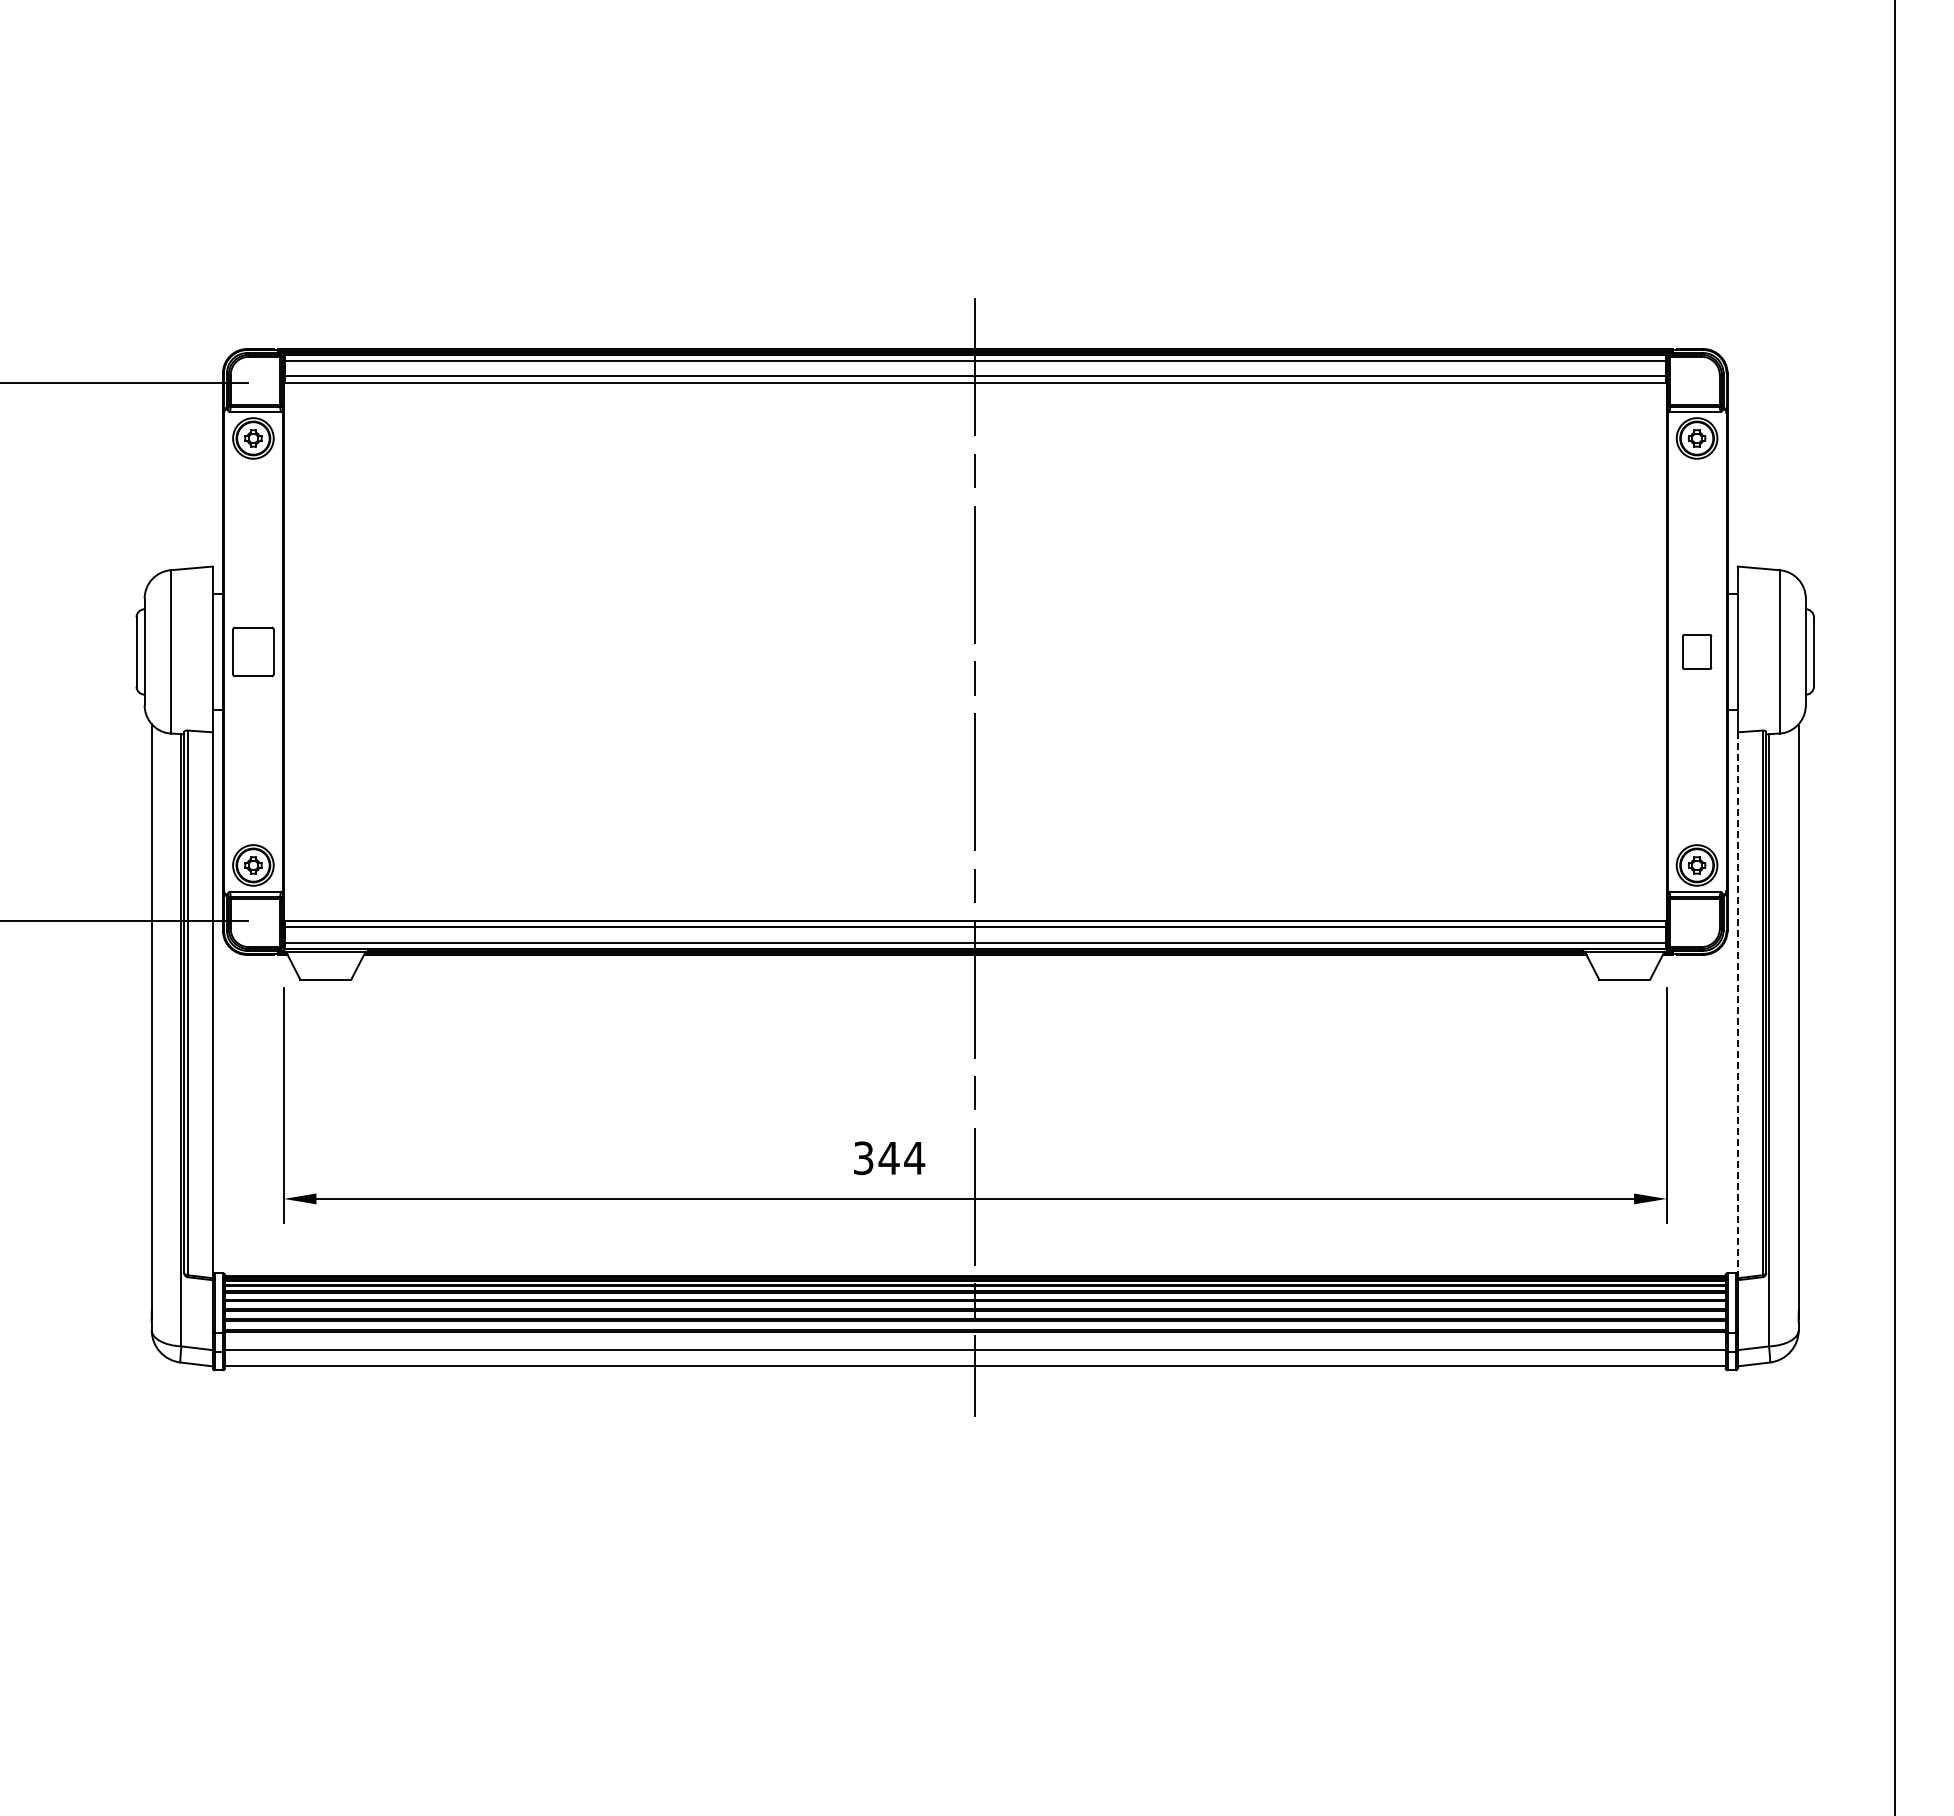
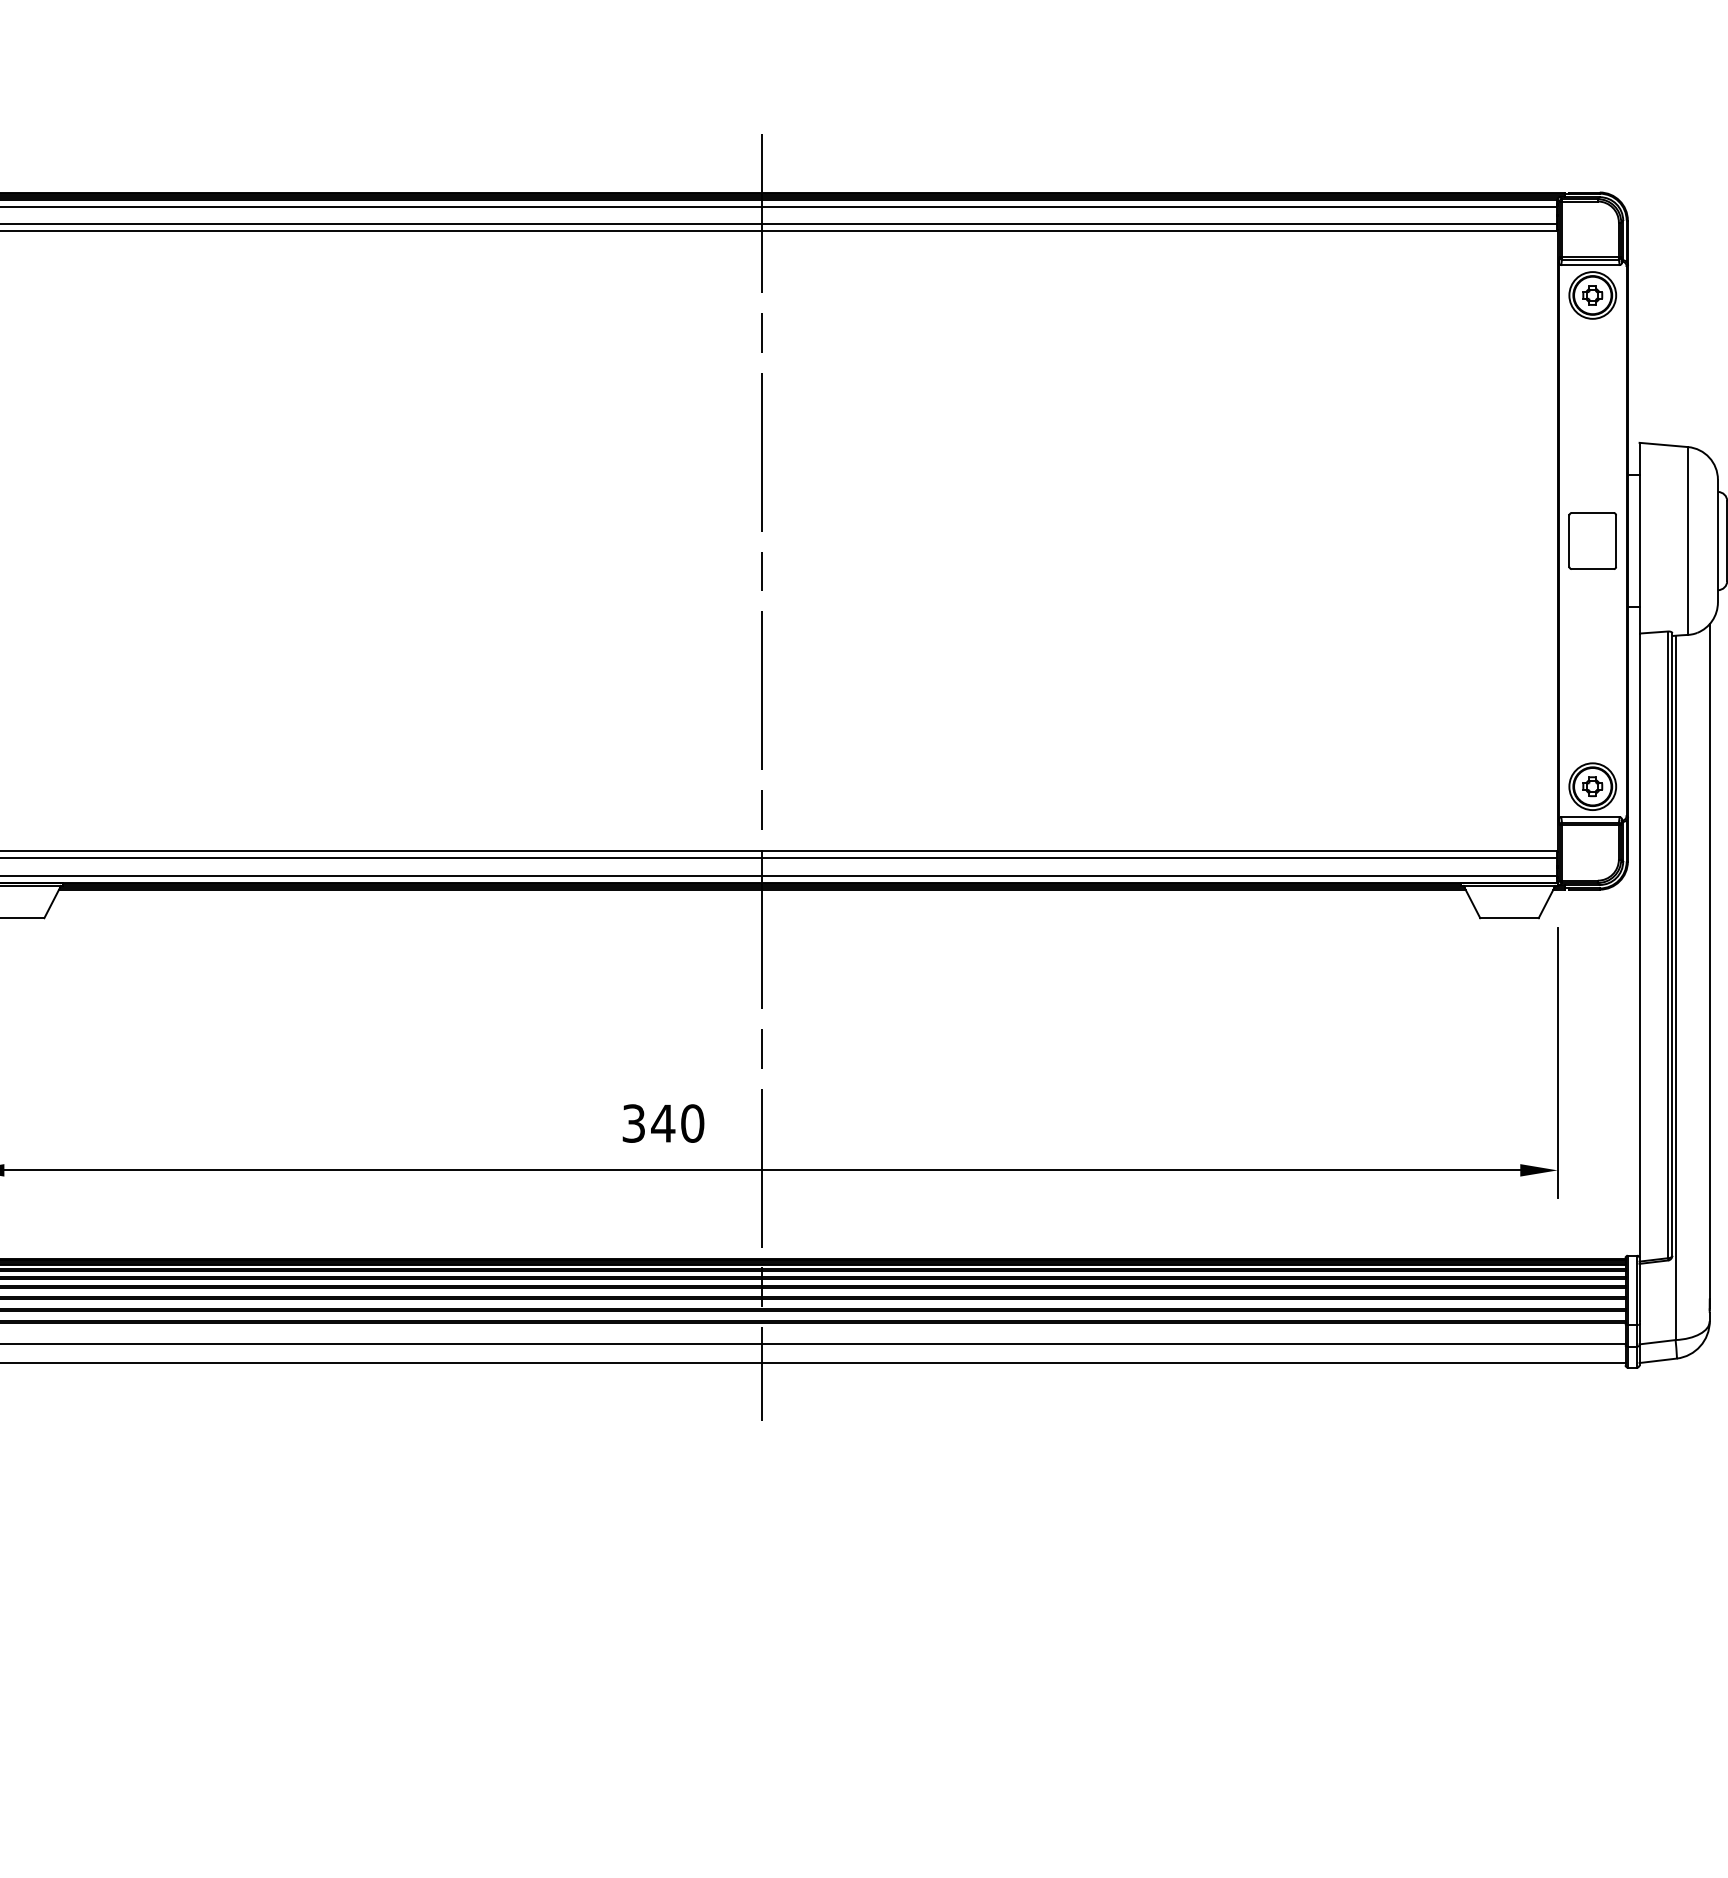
part: (1697, 651) -> (1593, 540), size x1.43
line: (1737, 1005) -> (1639, 947), dashed -> solid
text: (914, 1158) -> (692, 1123), 344 -> 340

